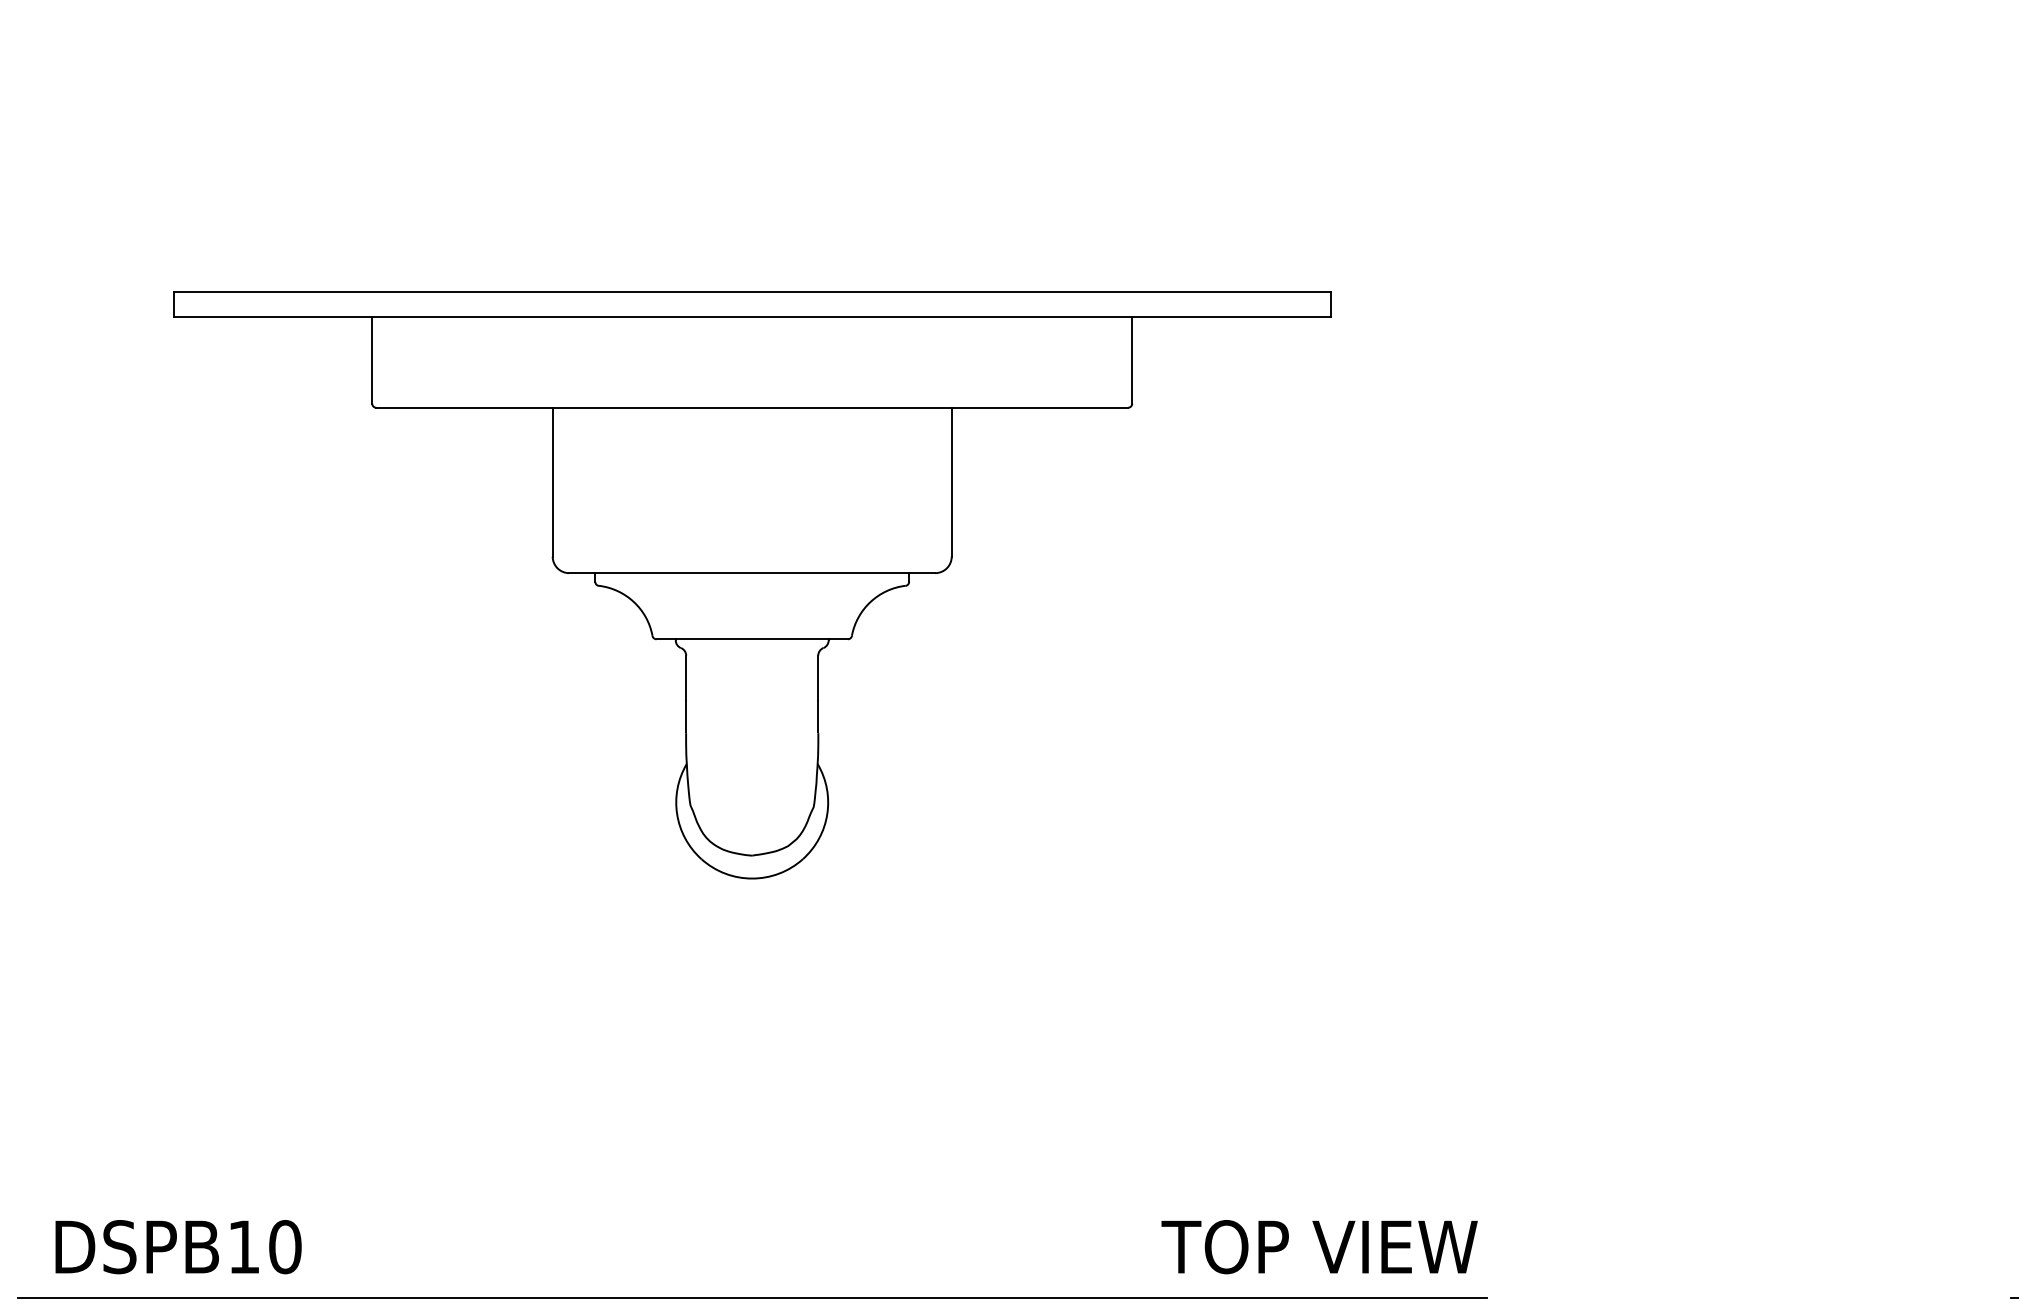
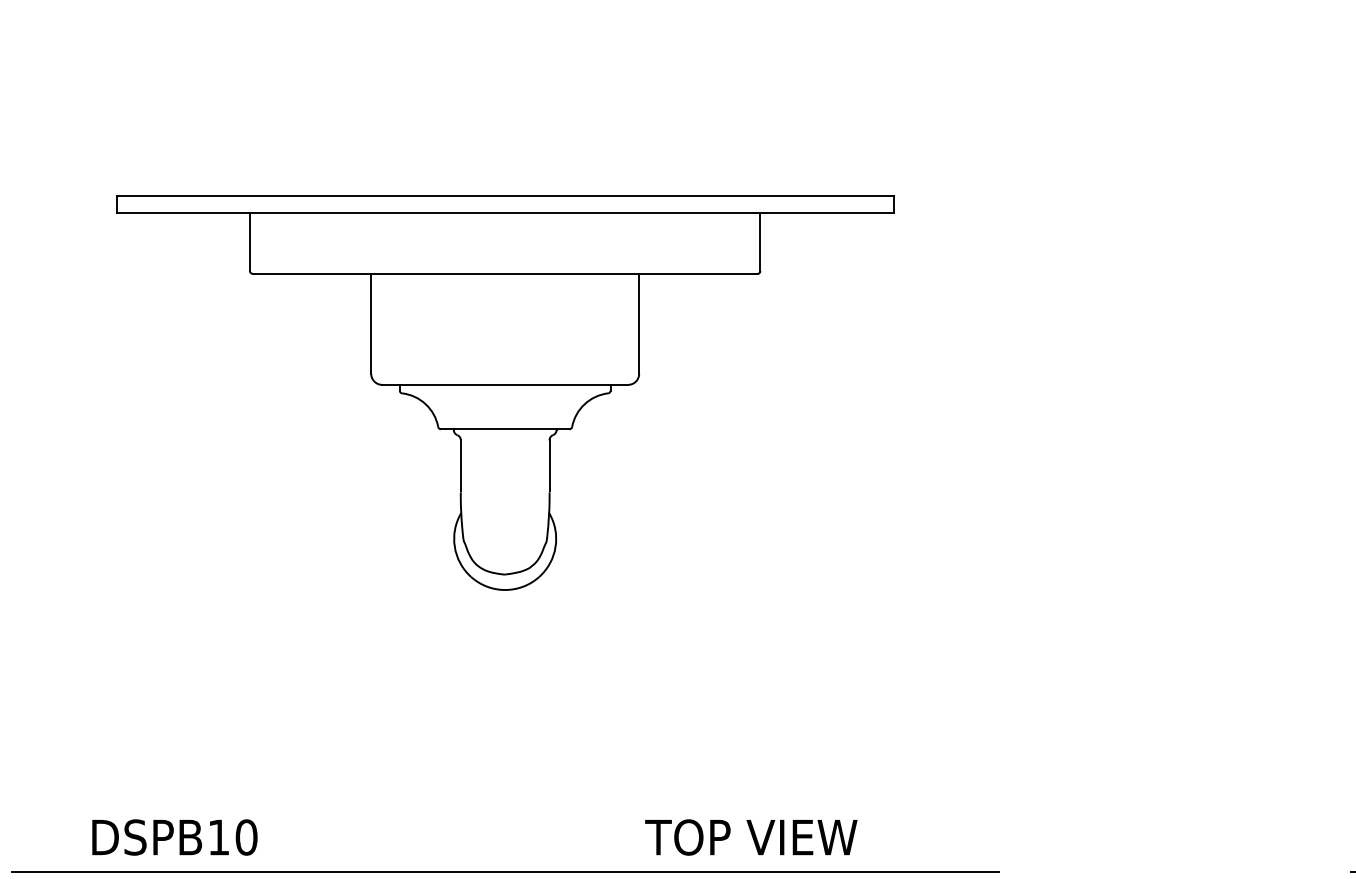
text: (177, 1247) -> (174, 837), moved
text: (1319, 1247) -> (751, 837), moved

